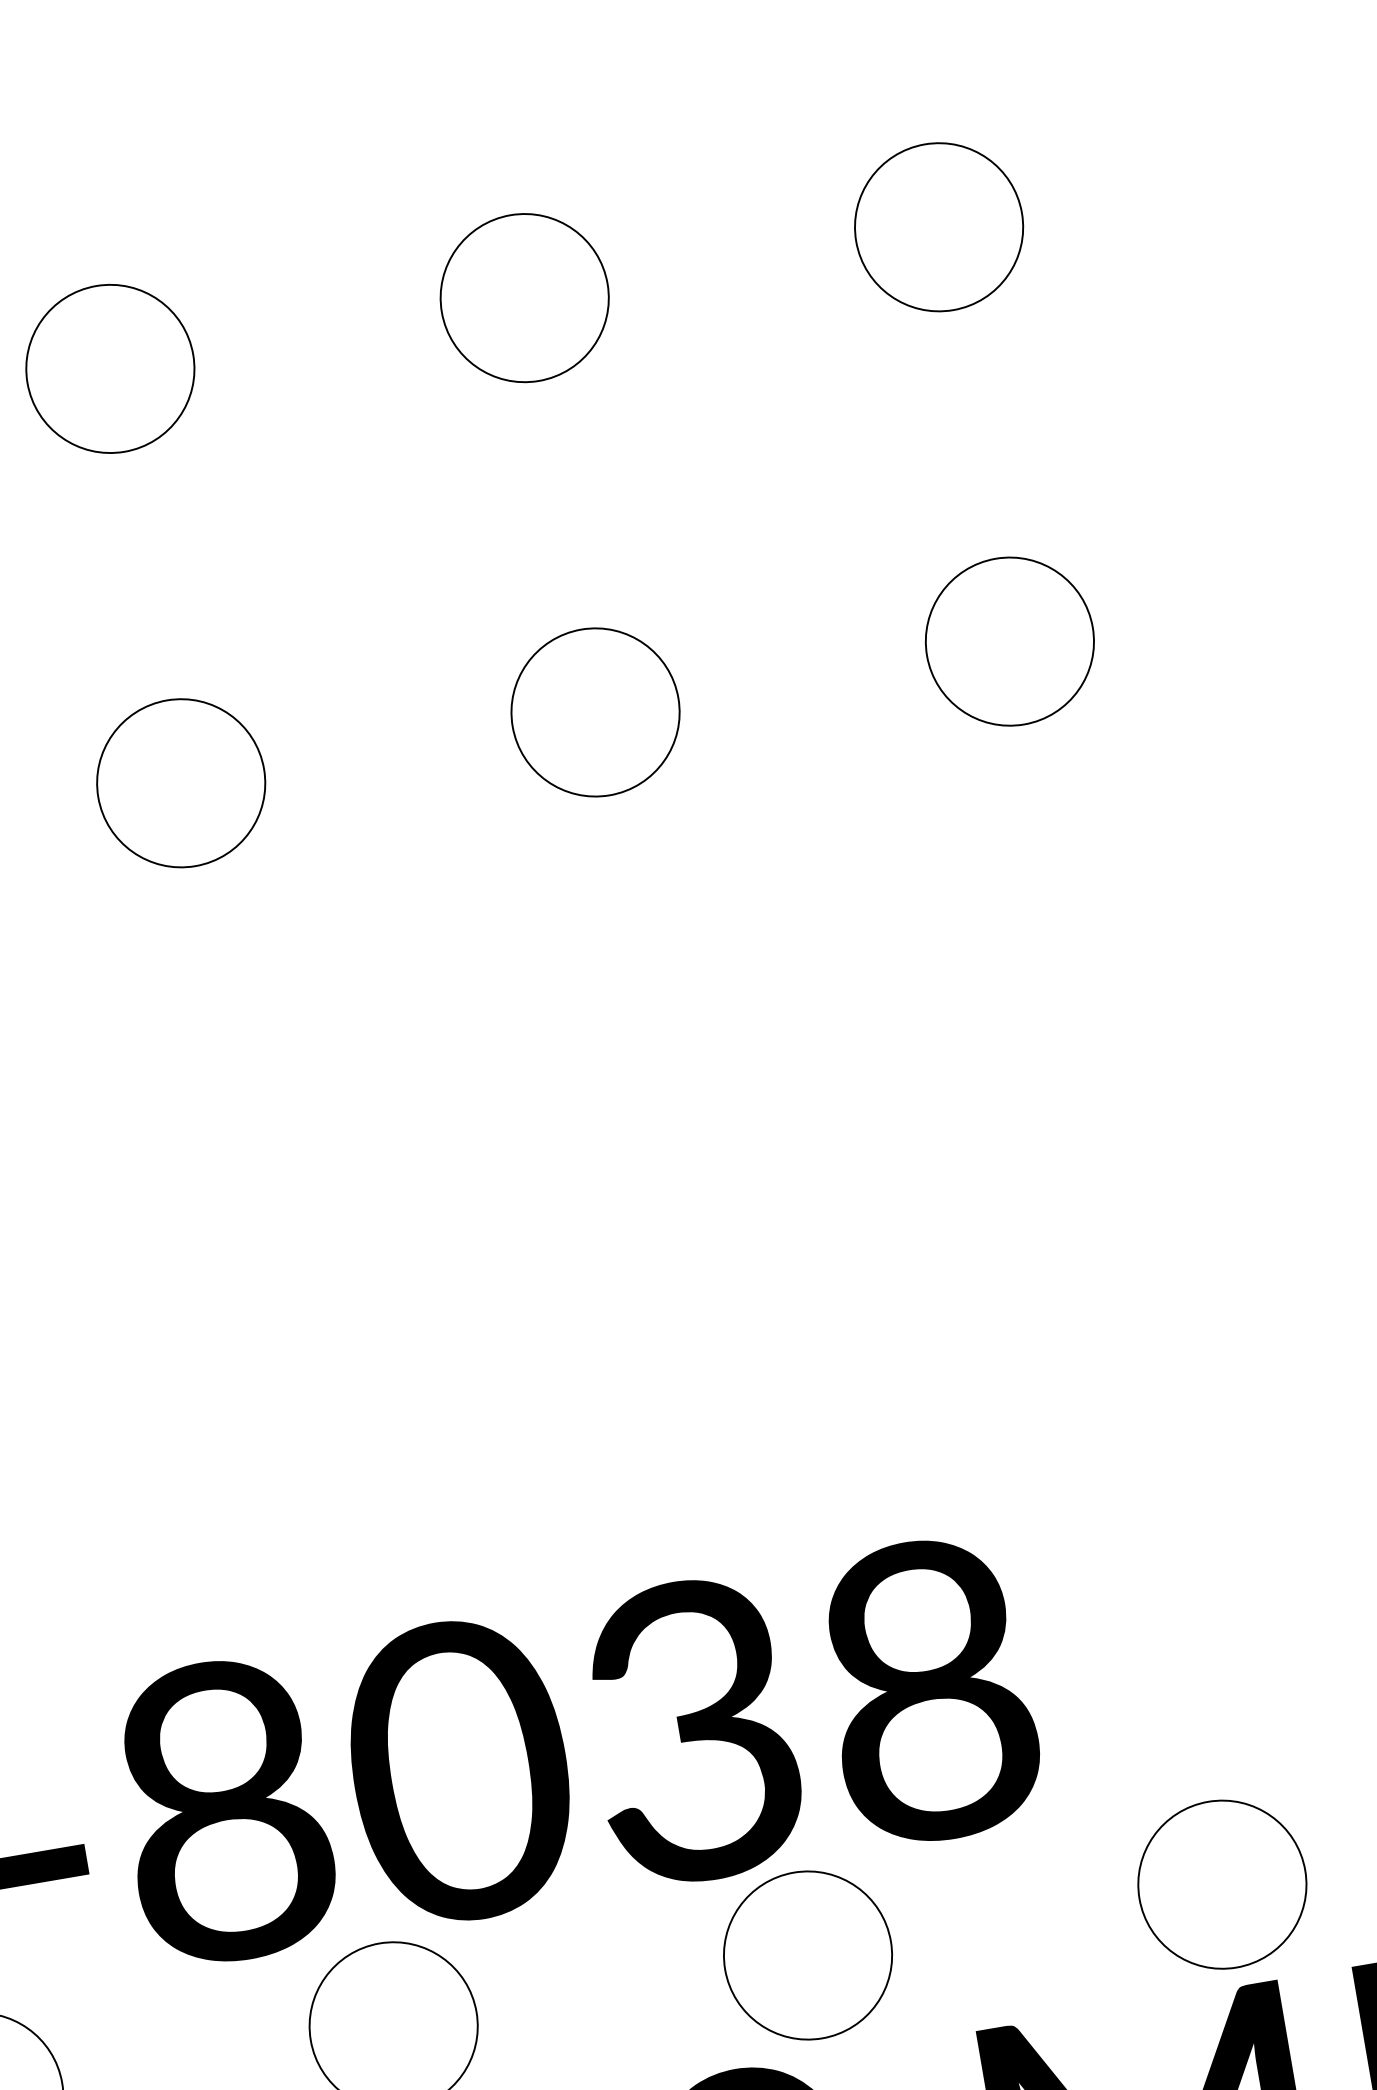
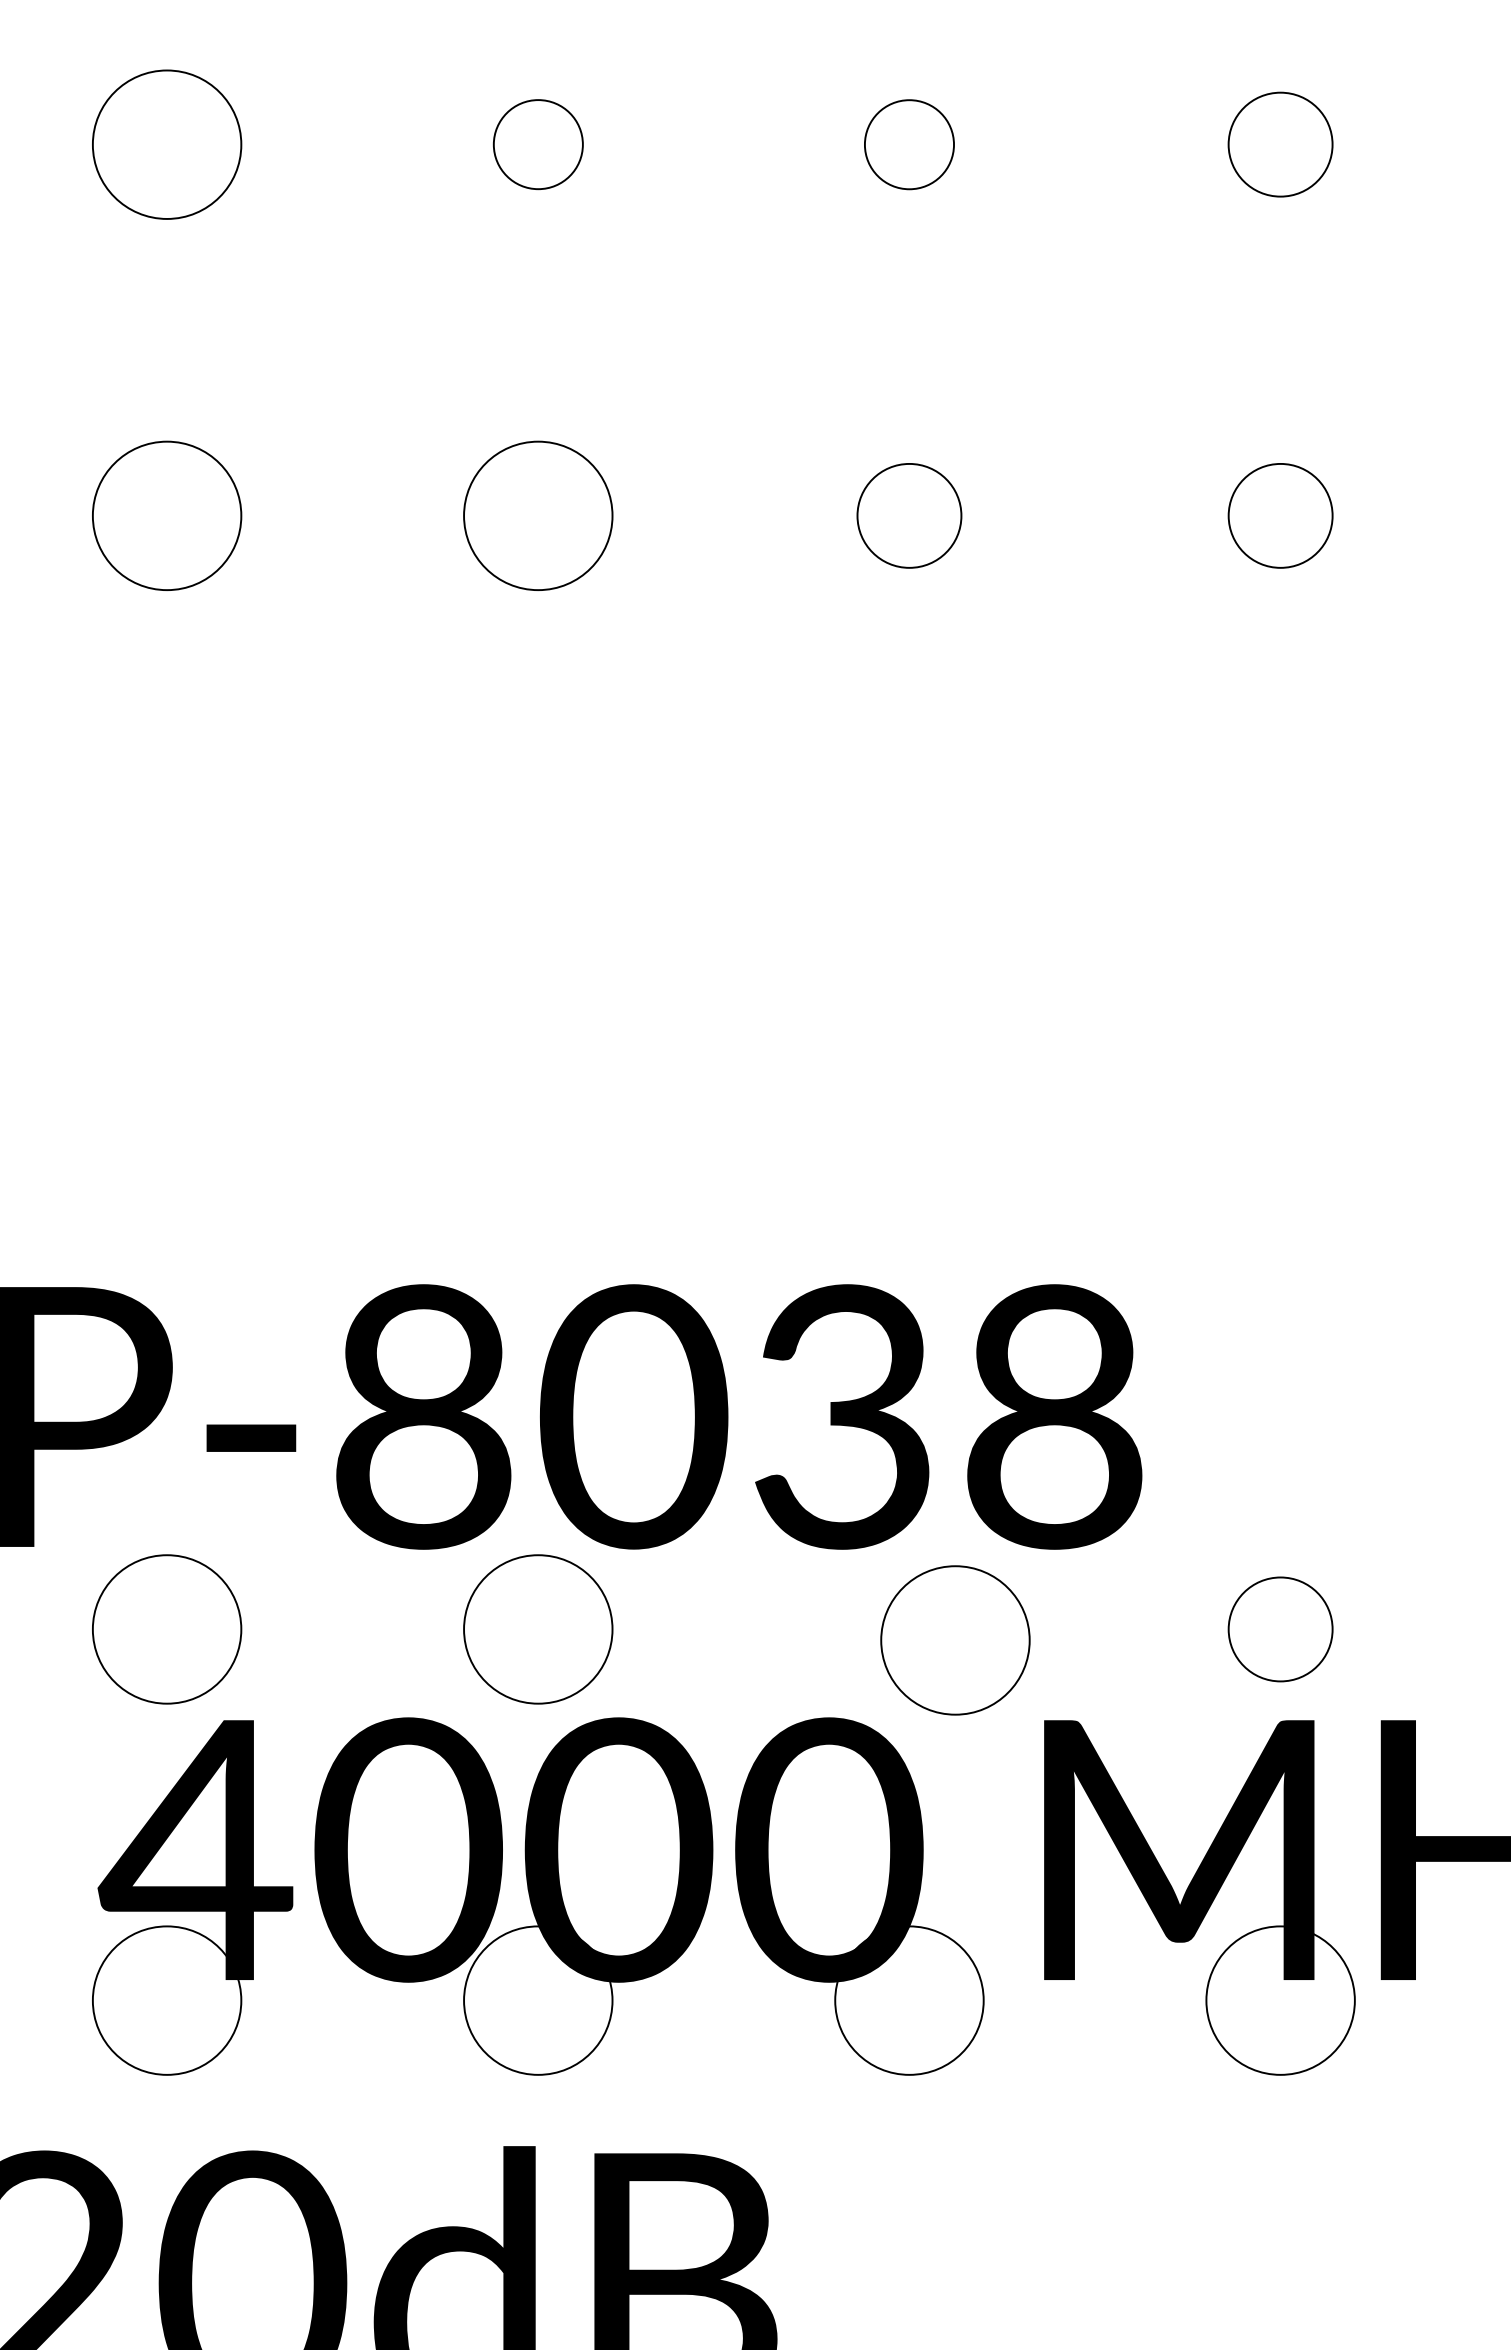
circle: (938, 227) -> (1280, 144), size x0.7
circle: (524, 297) -> (909, 144), size x0.6
circle: (110, 368) -> (538, 144), size x0.6
circle: (1009, 641) -> (1280, 515), size x0.7
circle: (595, 711) -> (909, 515), size x0.7
circle: (1222, 1884) -> (1280, 1629), size x0.7
circle: (808, 1955) -> (955, 1640), moved

